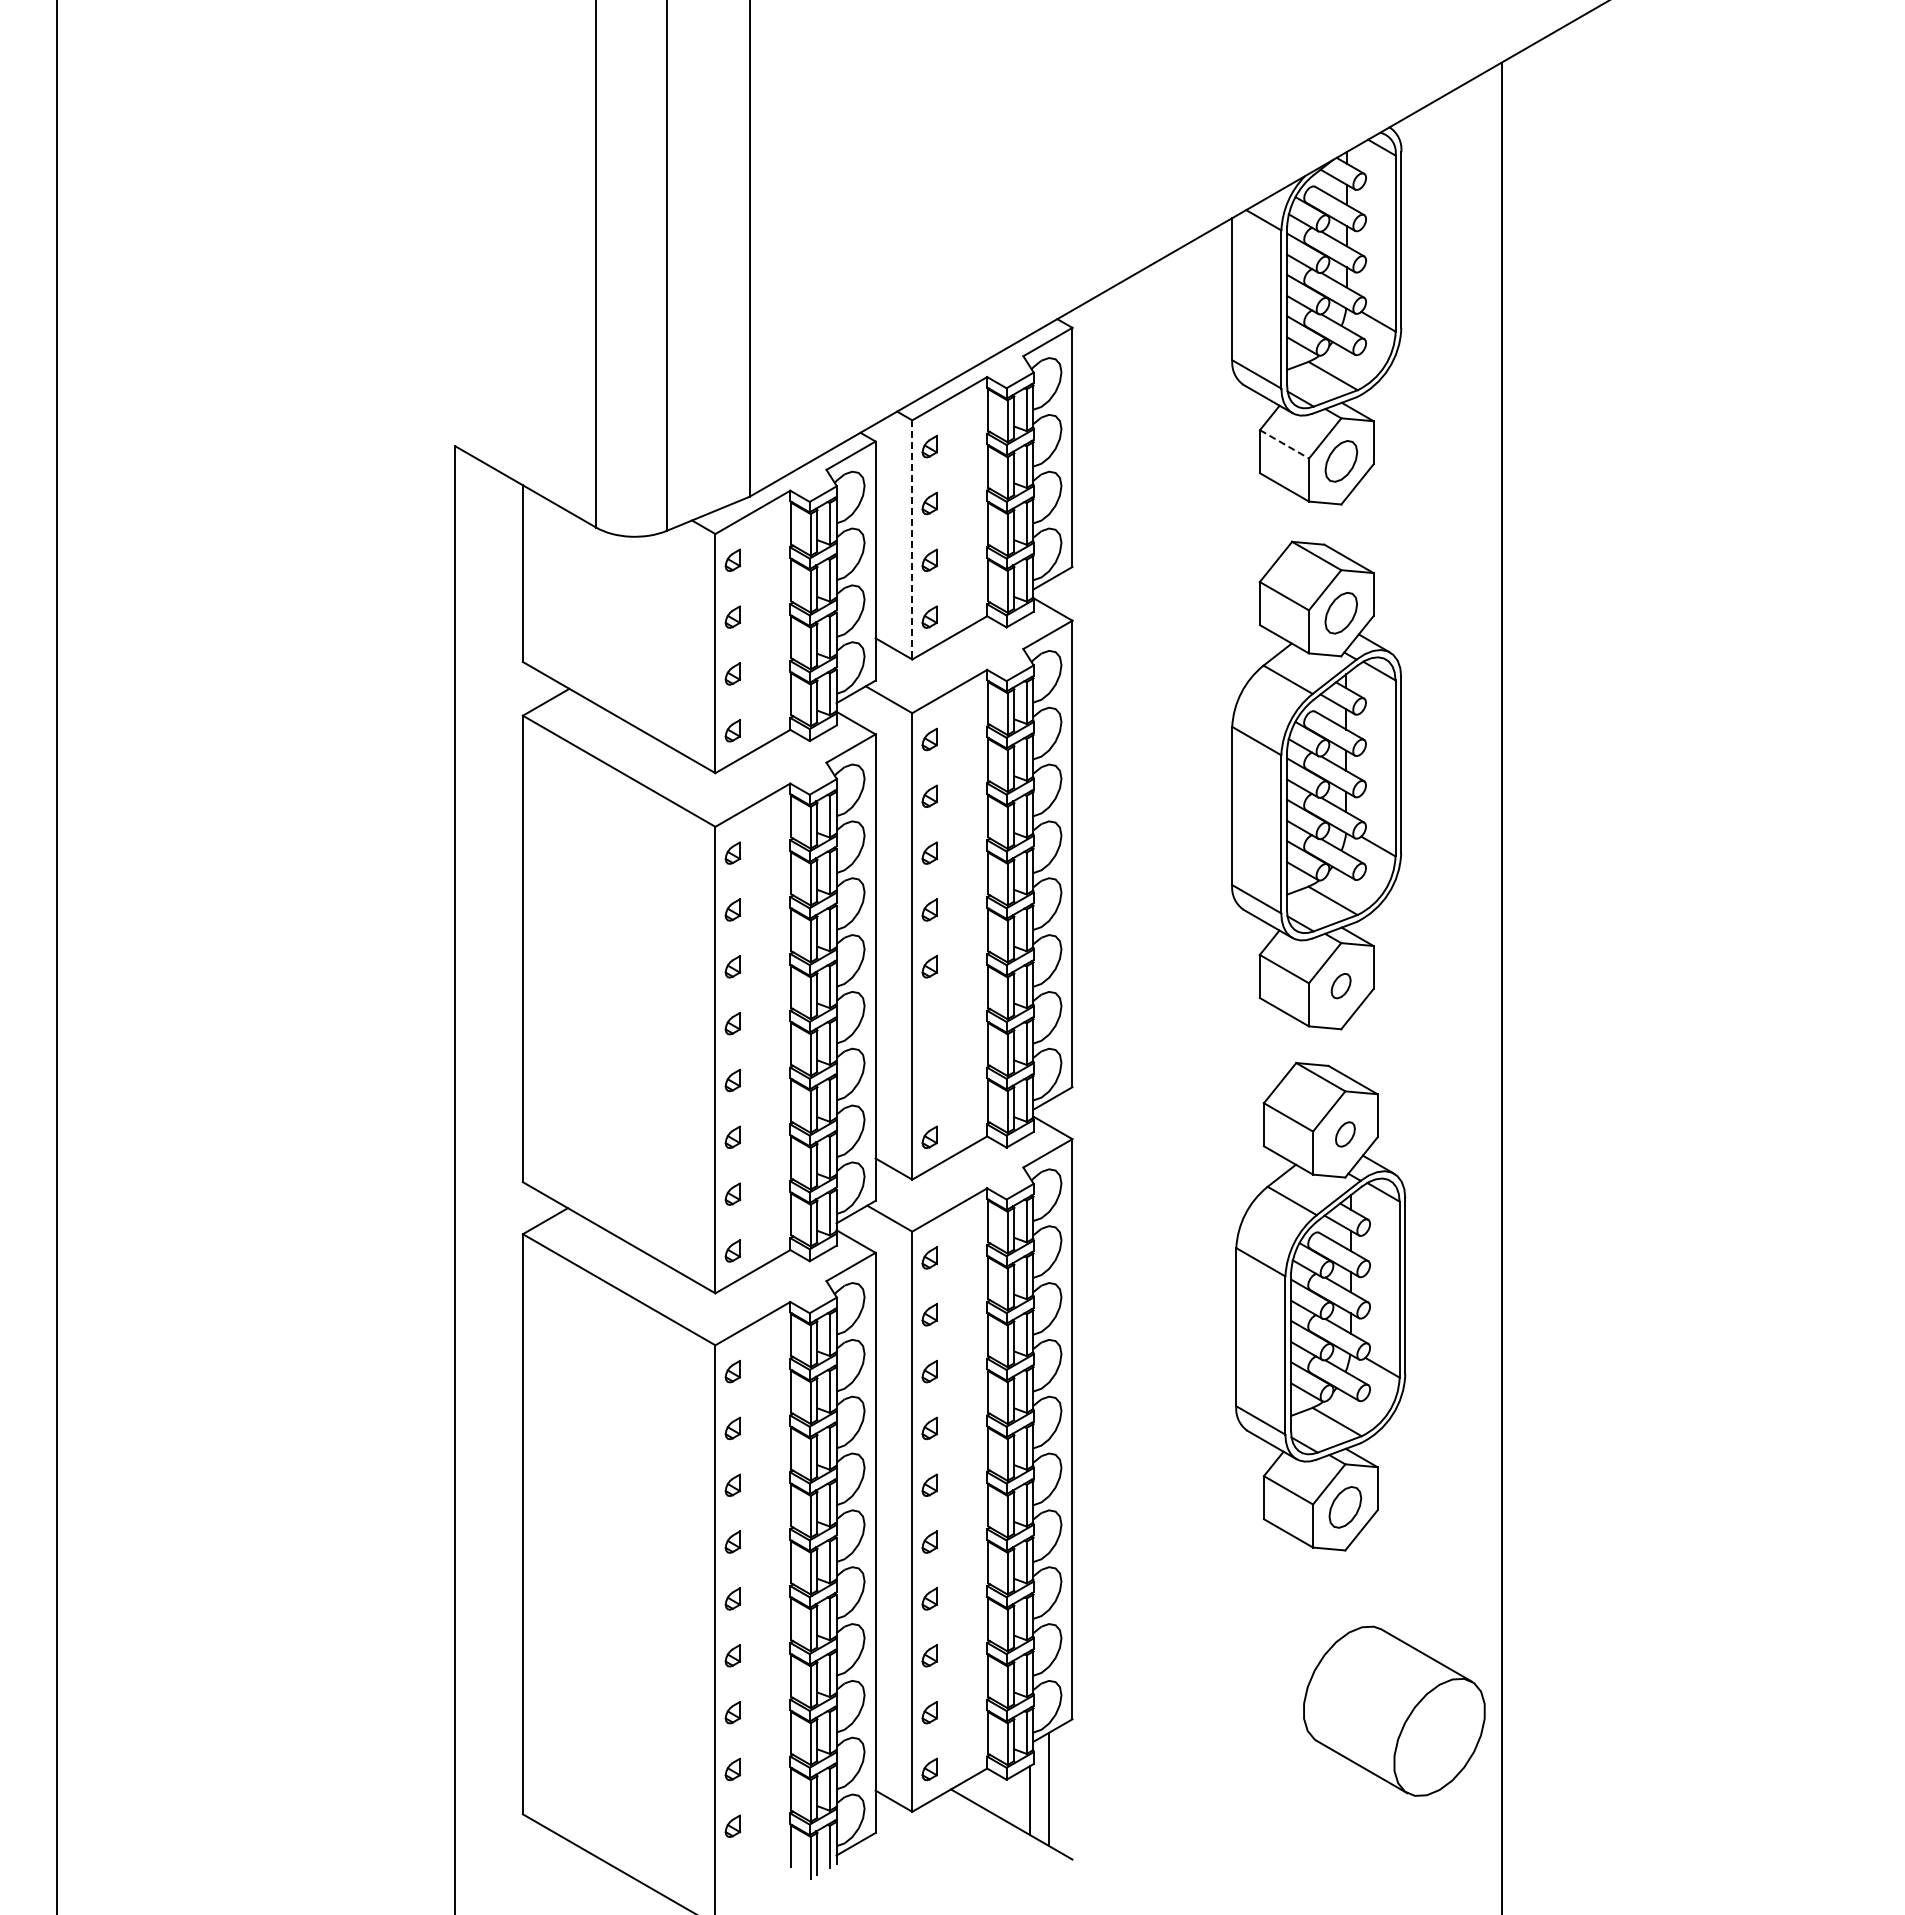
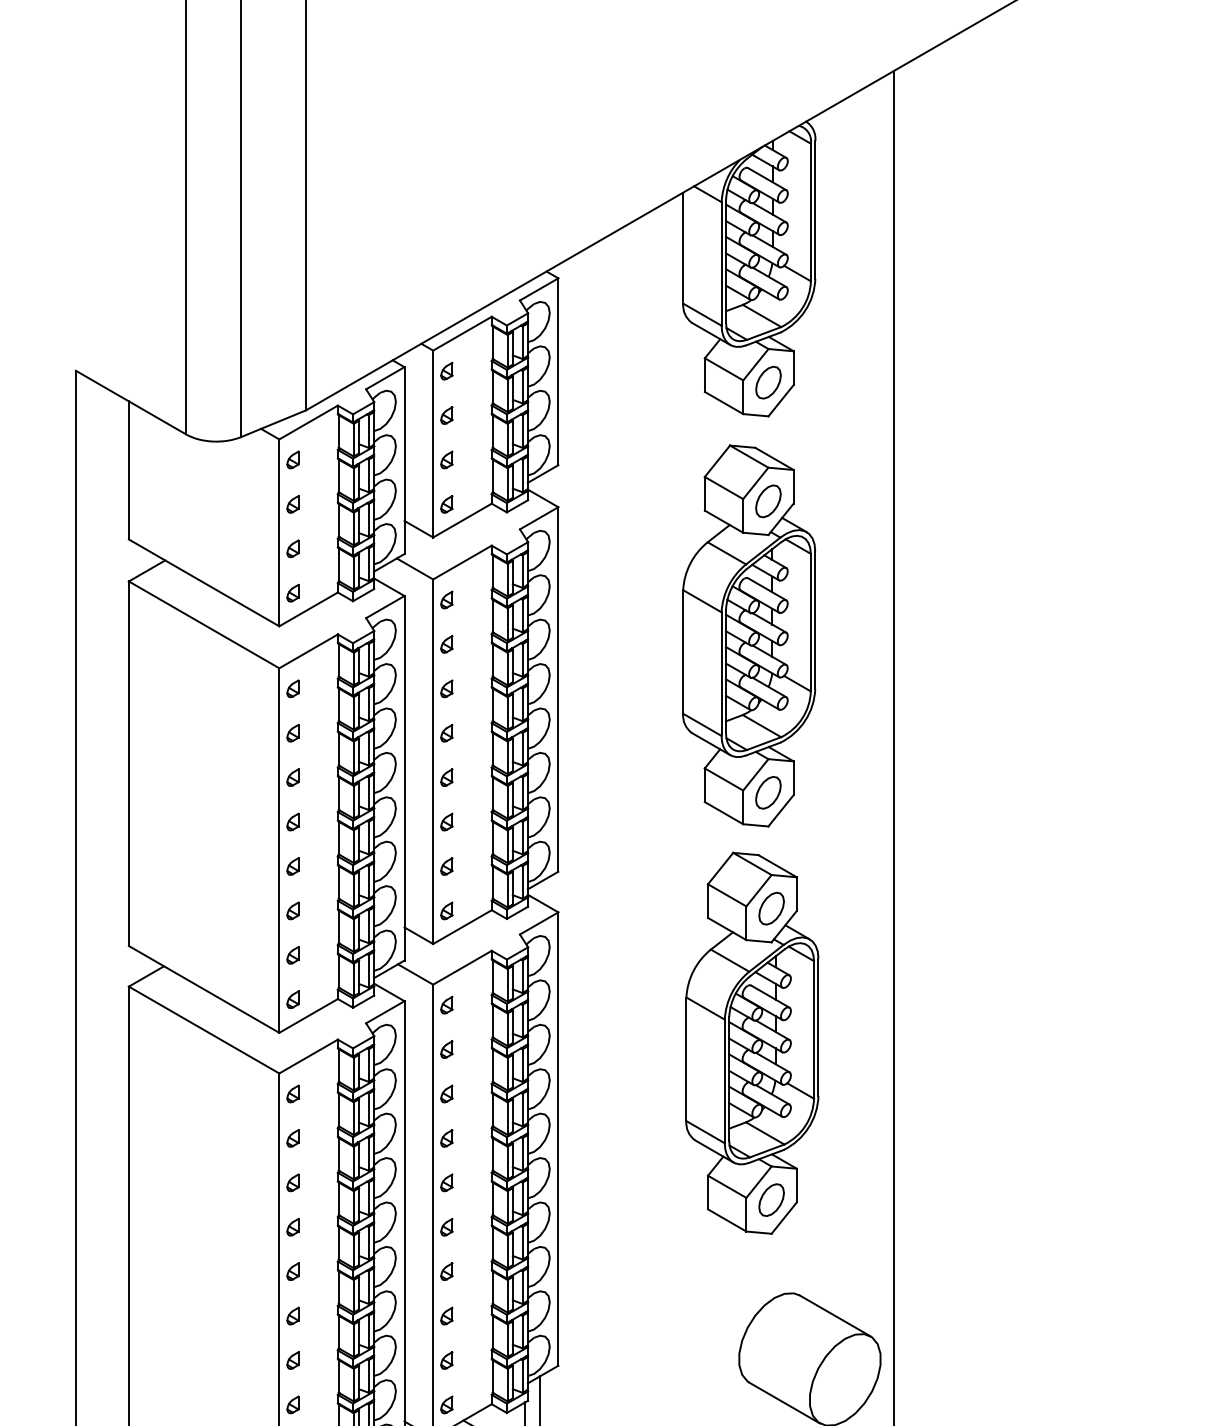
line: (1284, 444) -> (724, 369), dashed -> solid
line: (912, 539) -> (433, 443), dashed -> solid
part: (1340, 985) -> (767, 792), size x1.67
part: (929, 1023) -> (446, 821), added
part: (929, 1080) -> (446, 866), added
part: (1345, 1134) -> (771, 908), size x1.67

